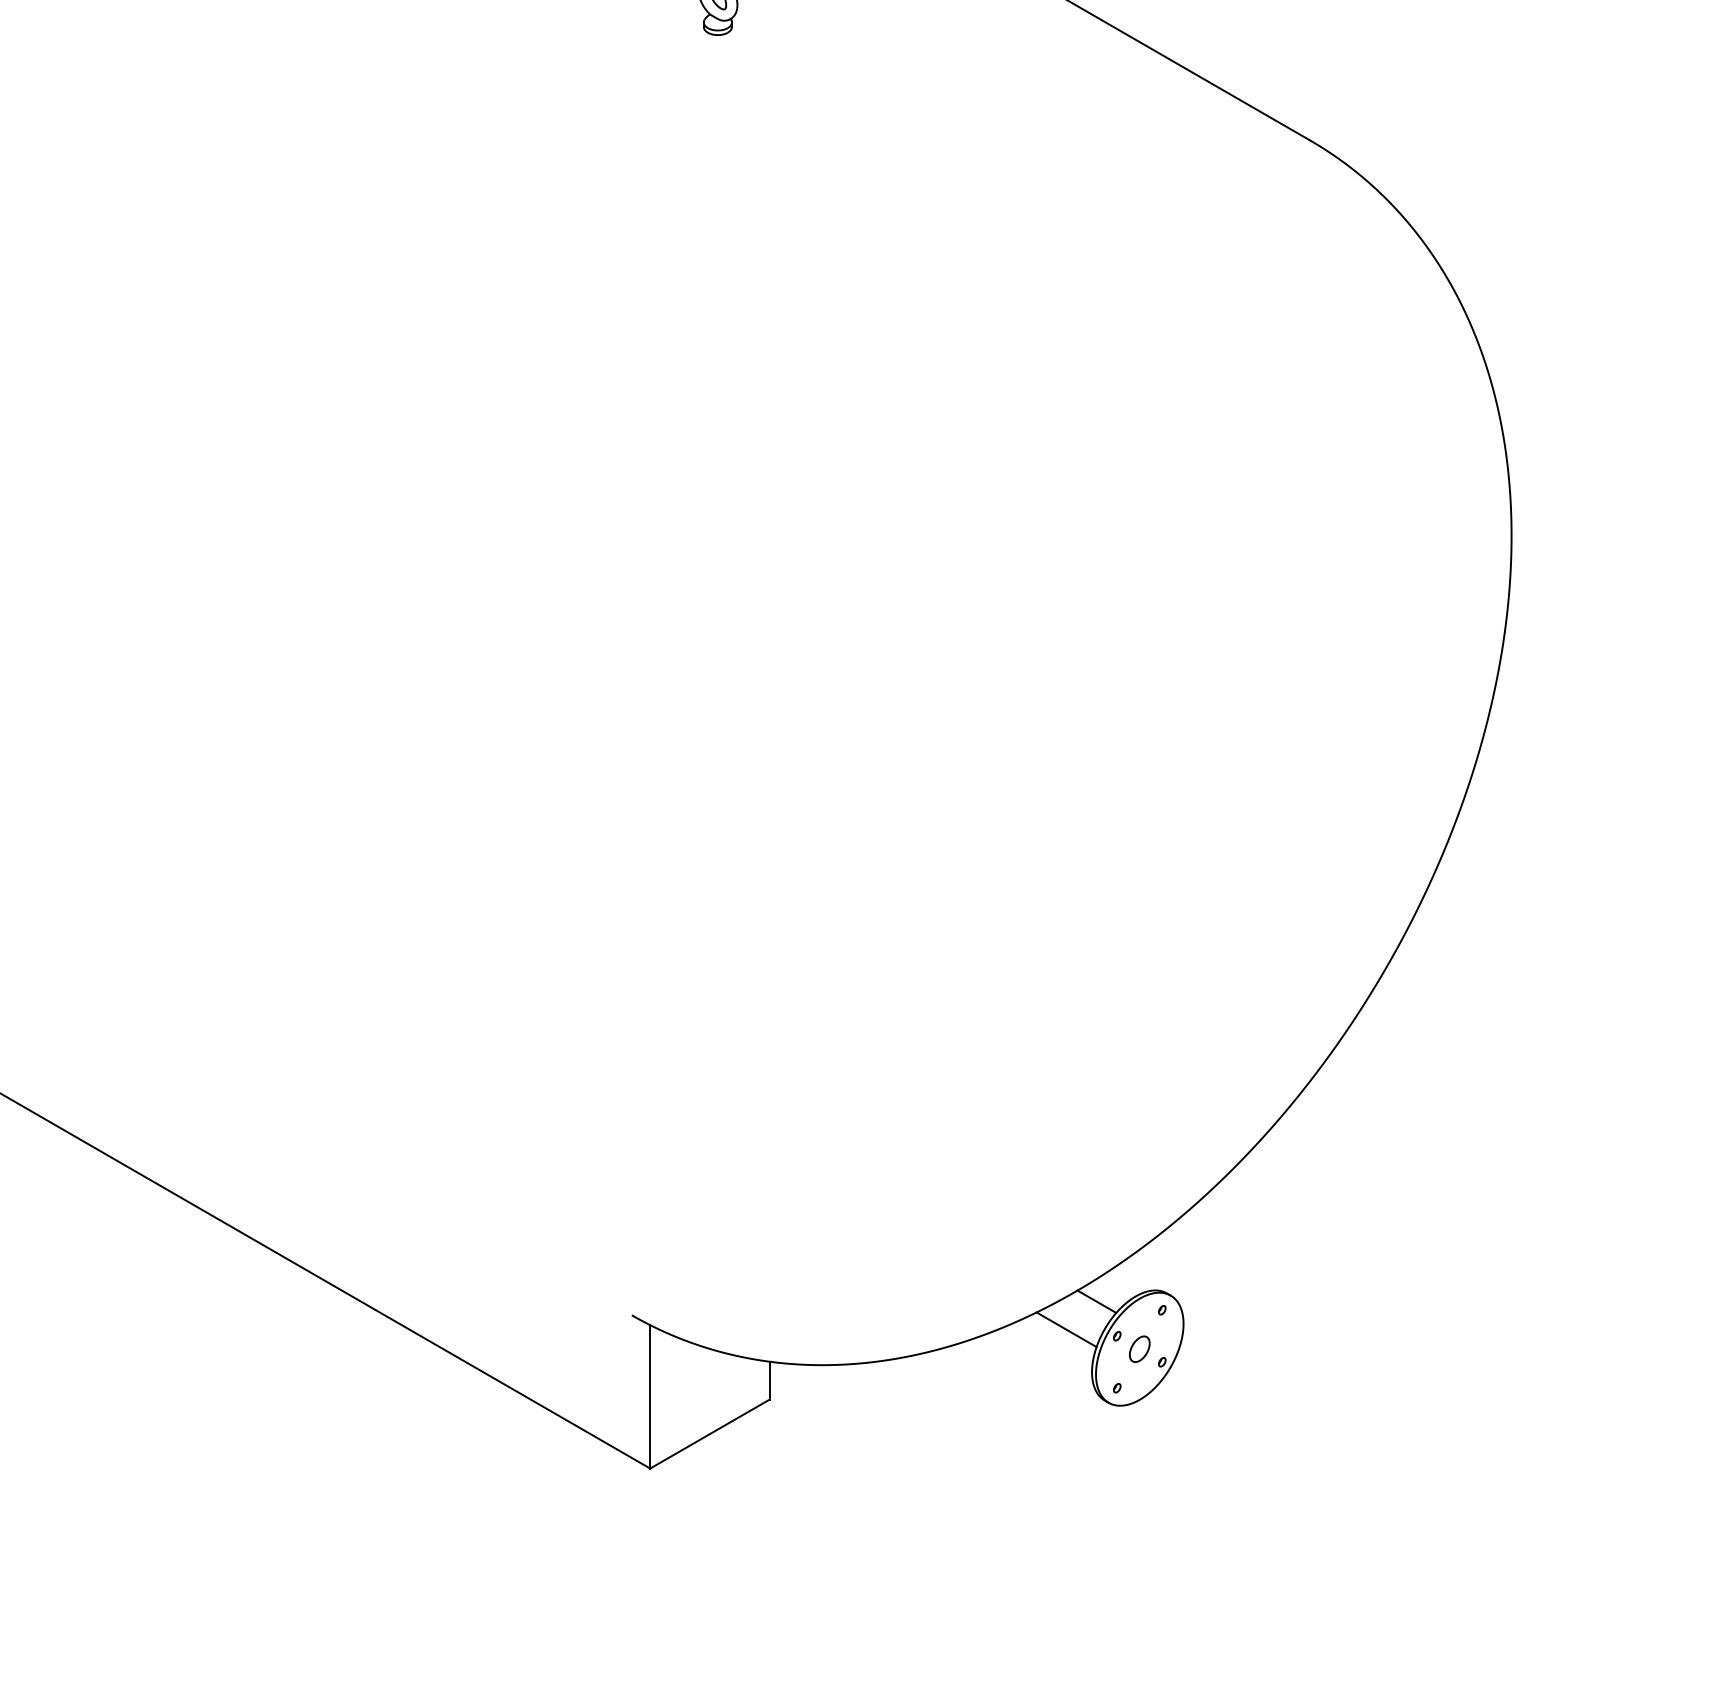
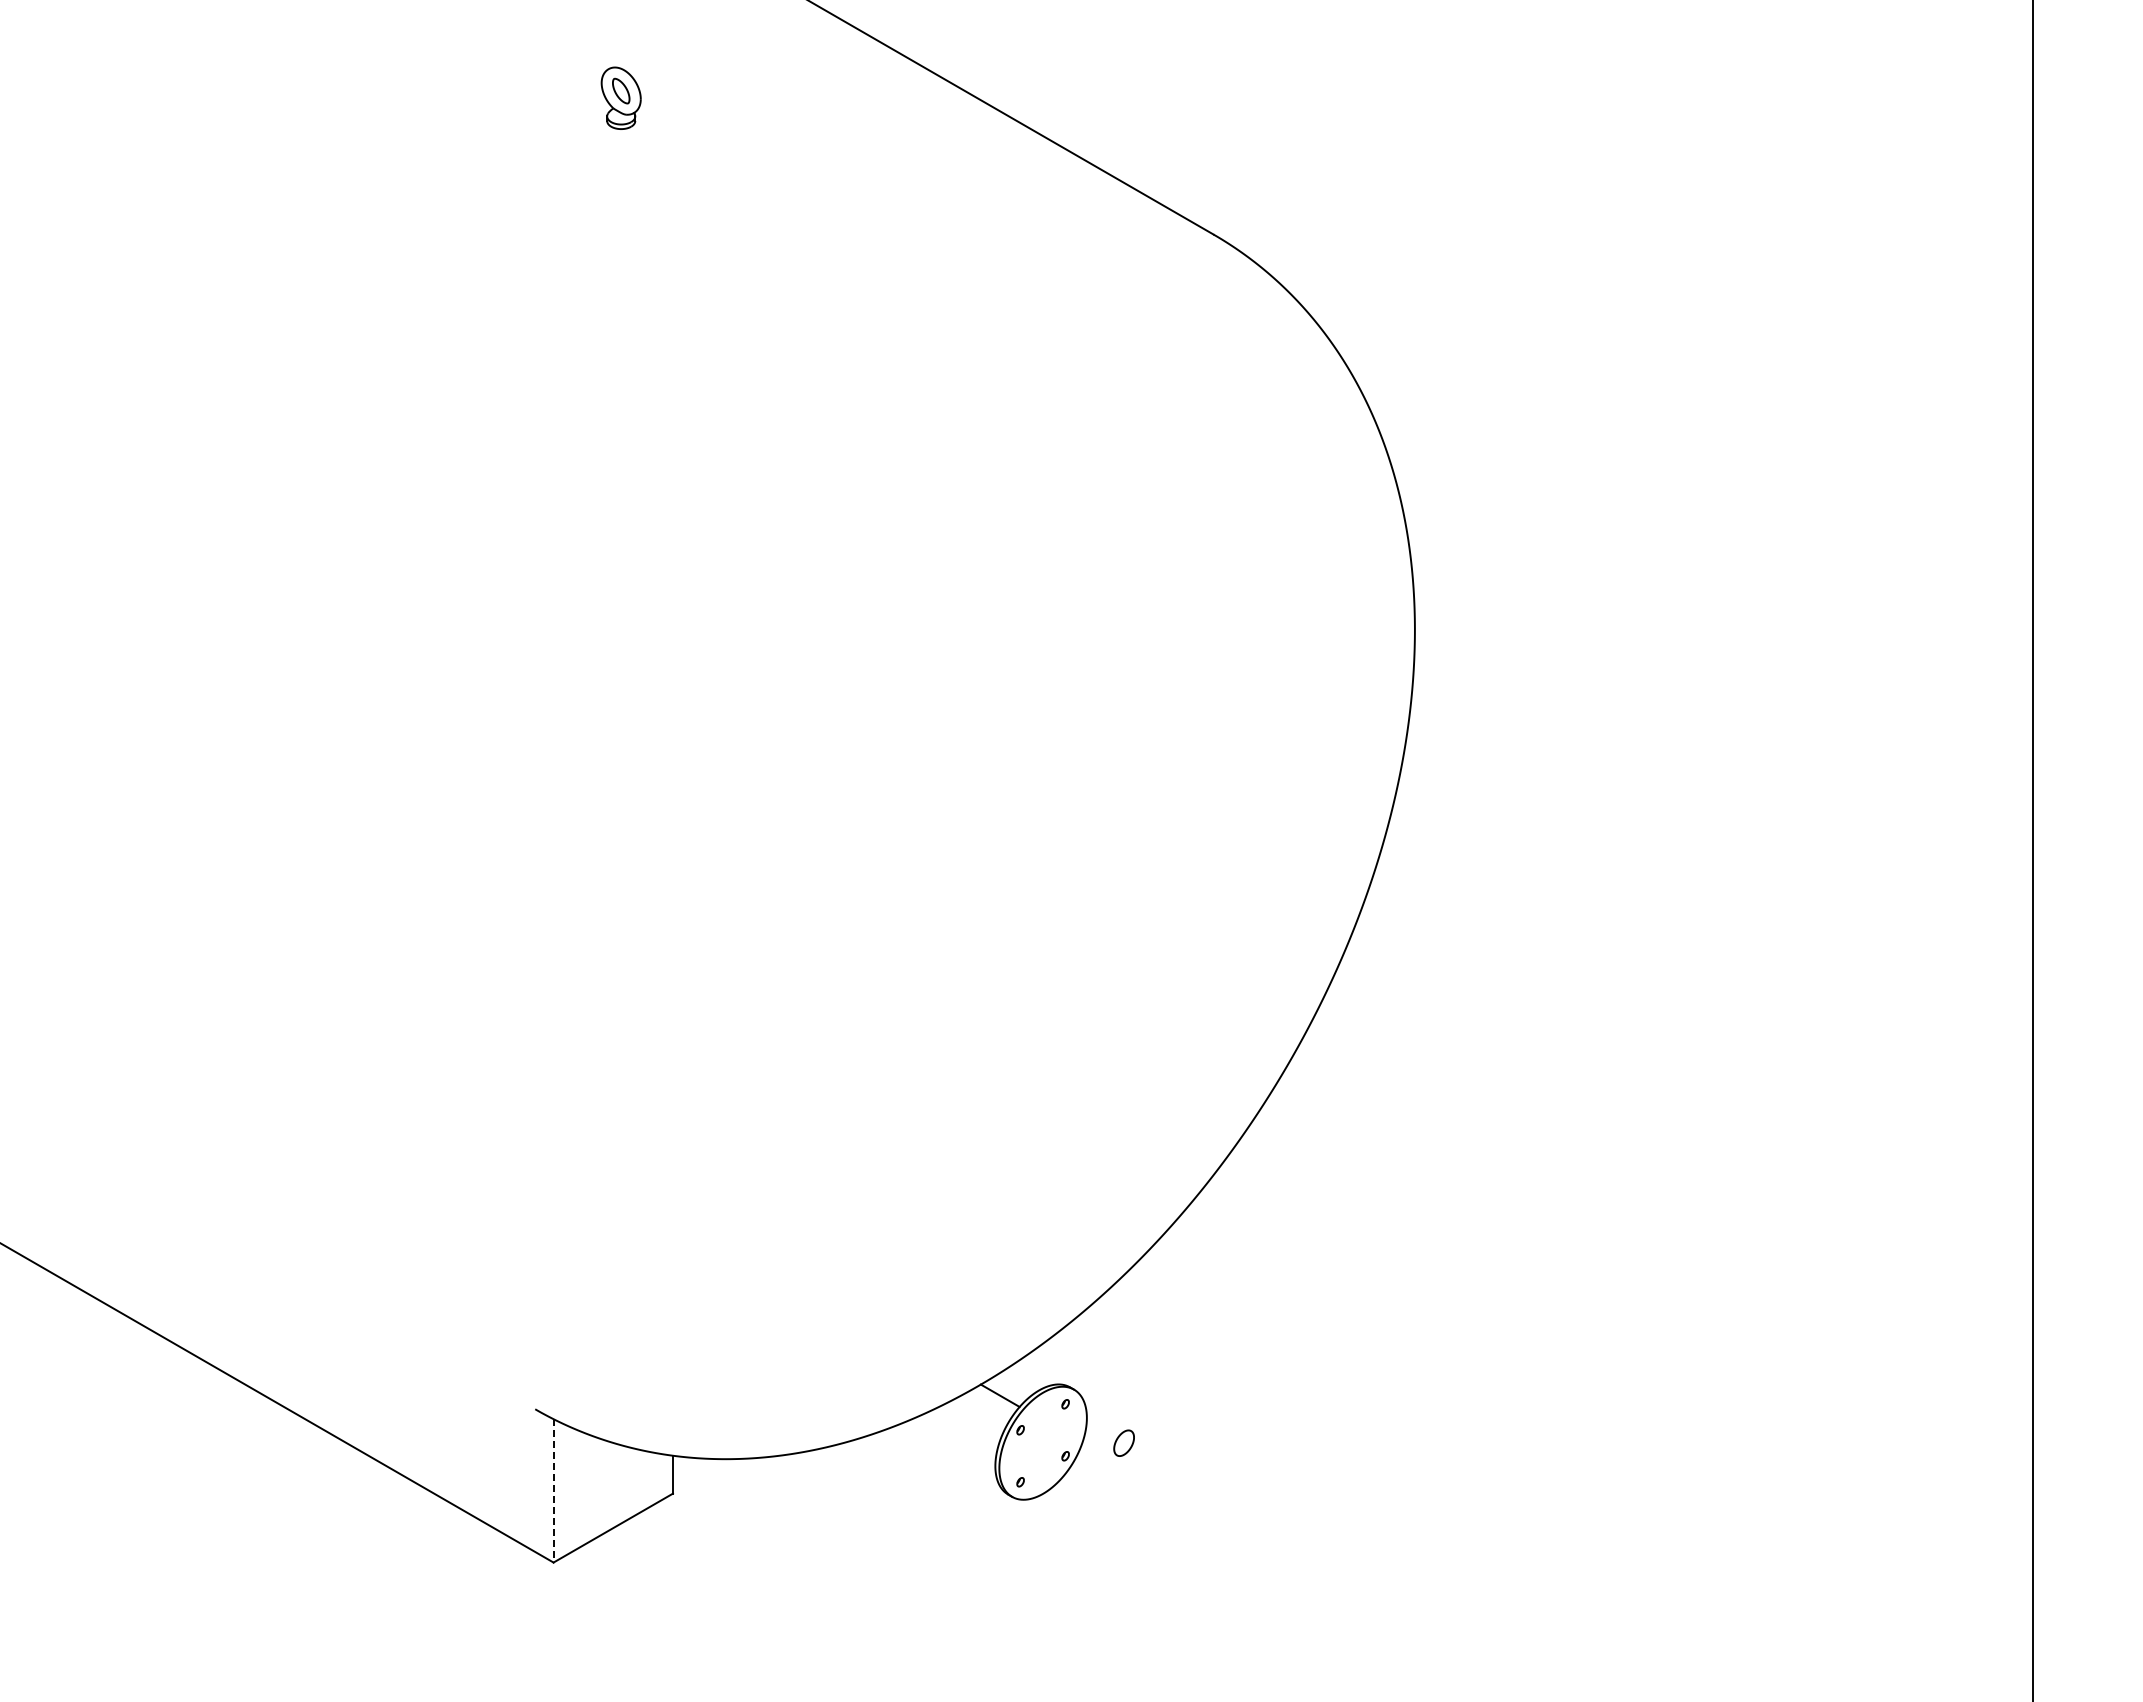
line: (1066, 1329) -> (969, 1423), removed
part: (1139, 1348) -> (1123, 1442), moved
line: (650, 1396) -> (553, 1490), solid -> dashed

